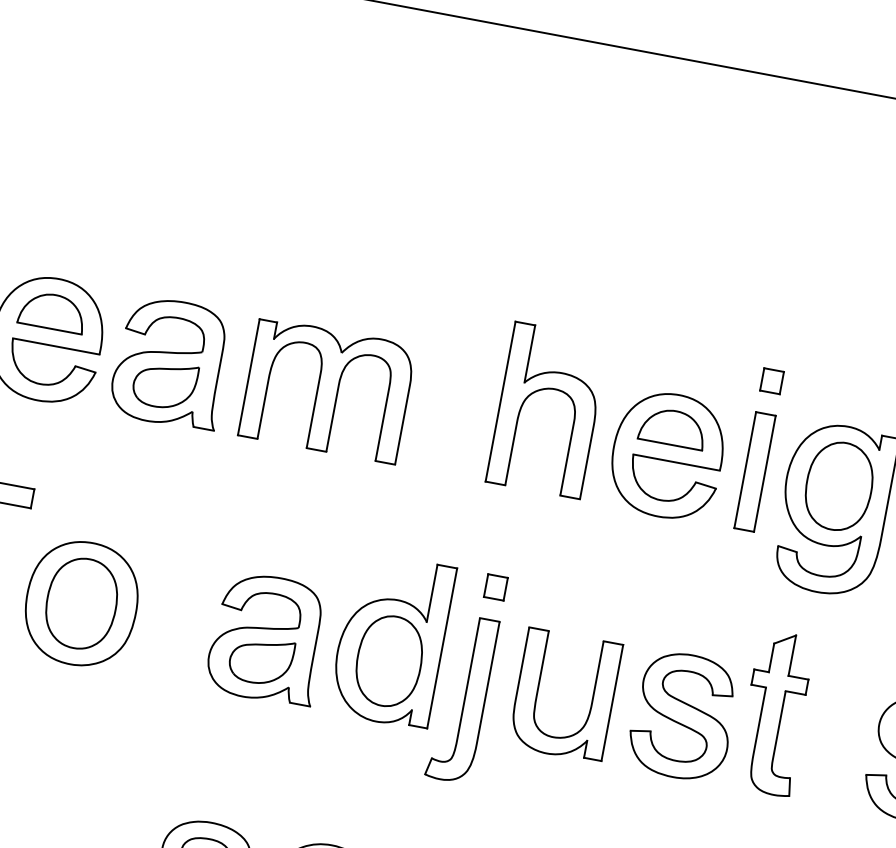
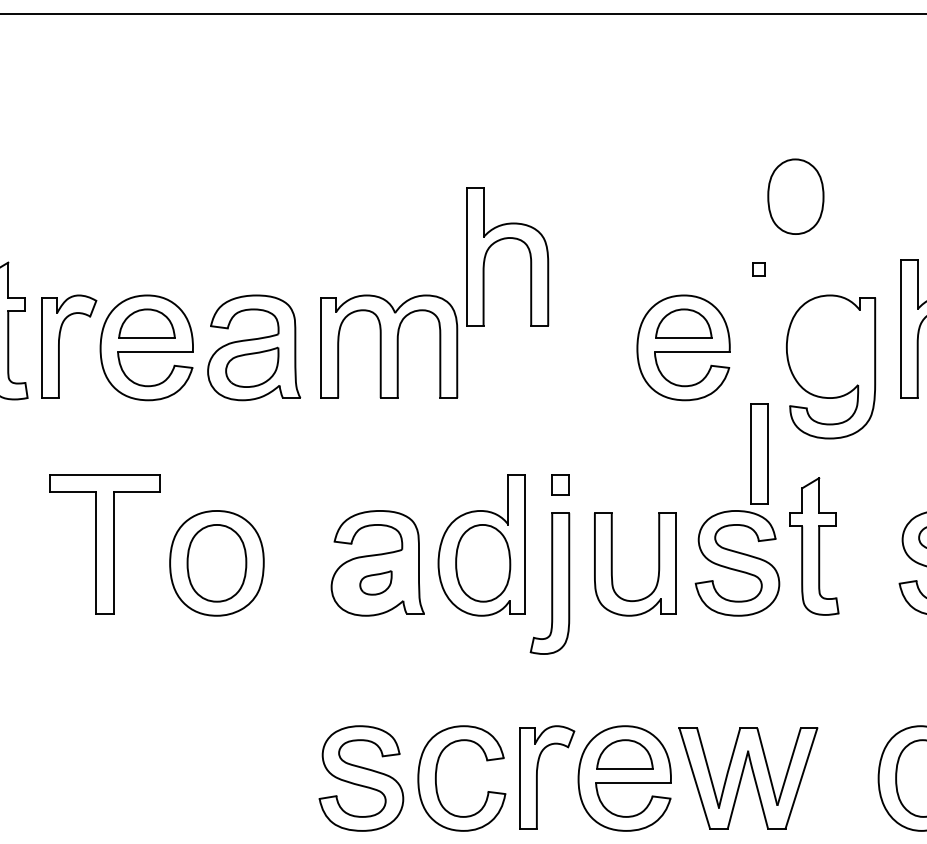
part: (772, 381) -> (759, 269), size x0.7
part: (541, 390) -> (499, 241), moved
part: (755, 471) -> (759, 453), moved
part: (838, 486) -> (795, 196), moved
part: (260, 660) -> (375, 582), size x0.6

